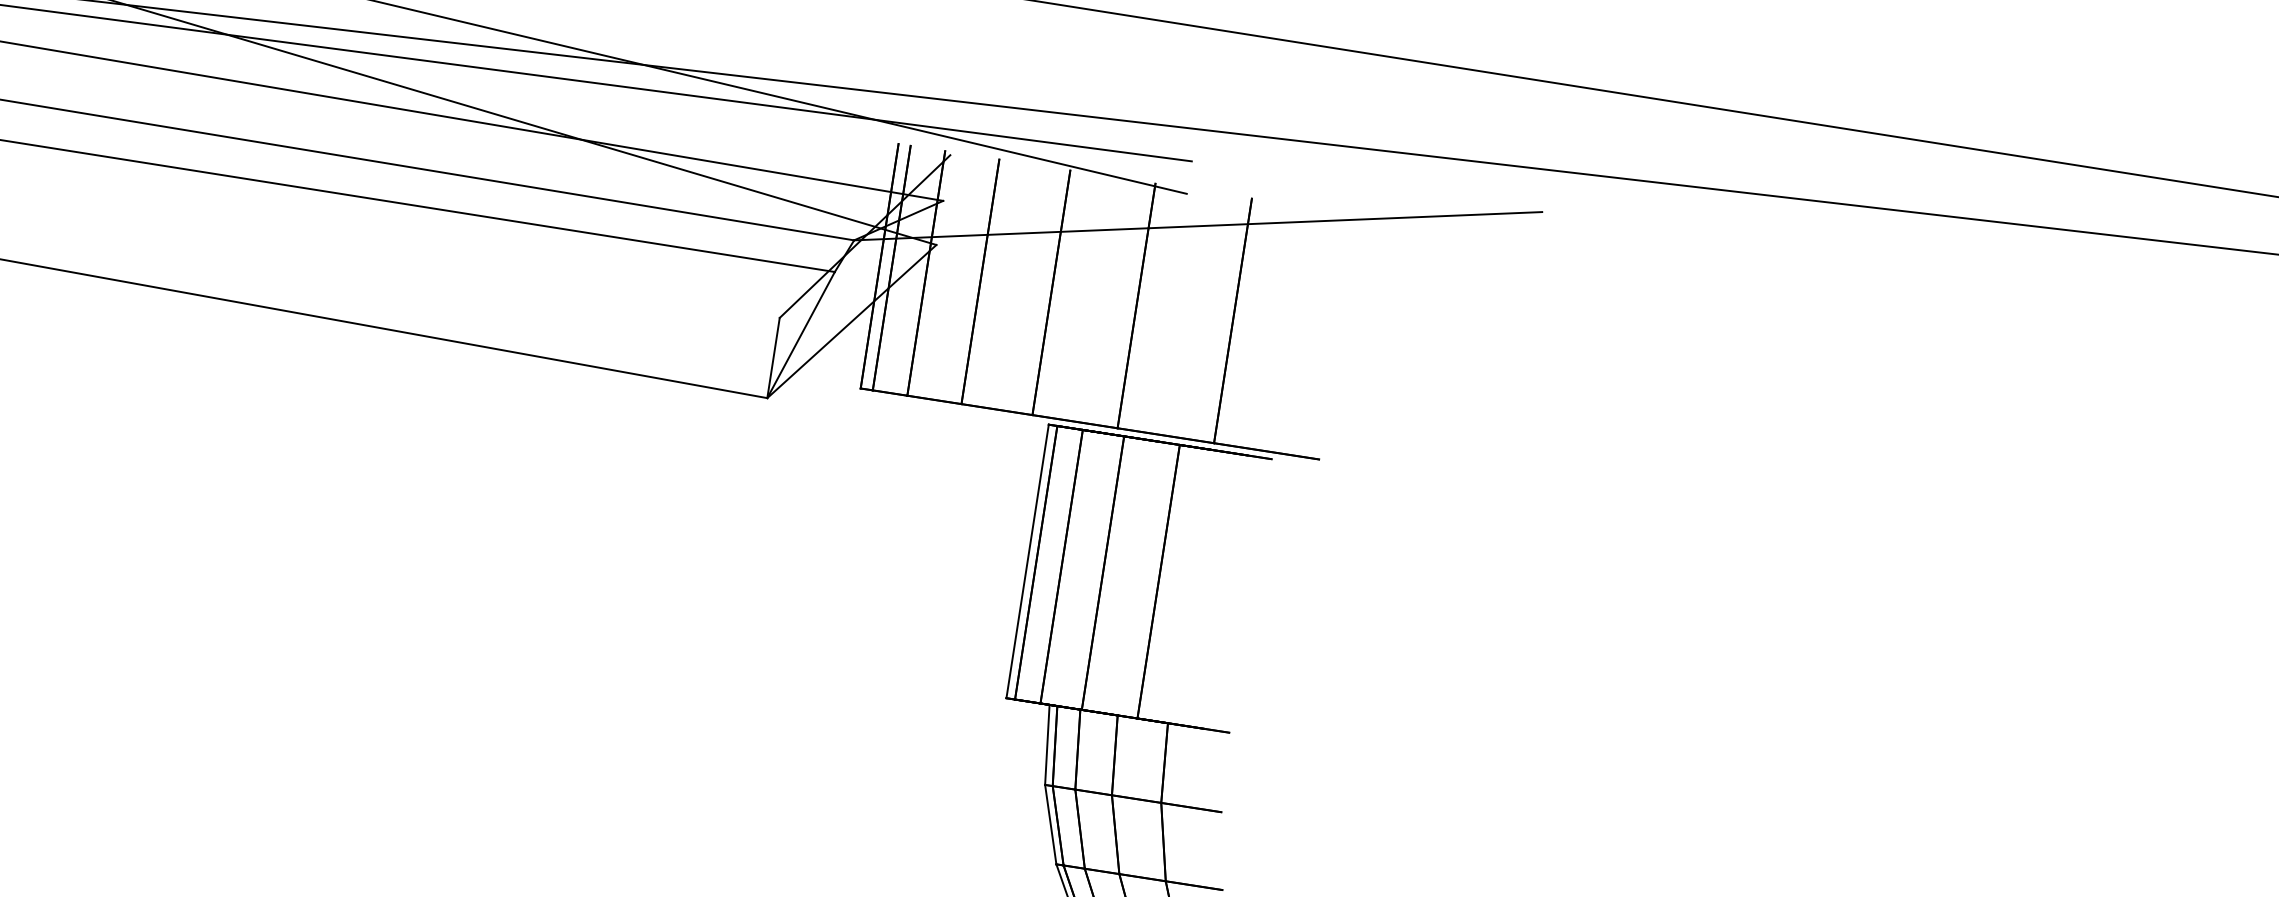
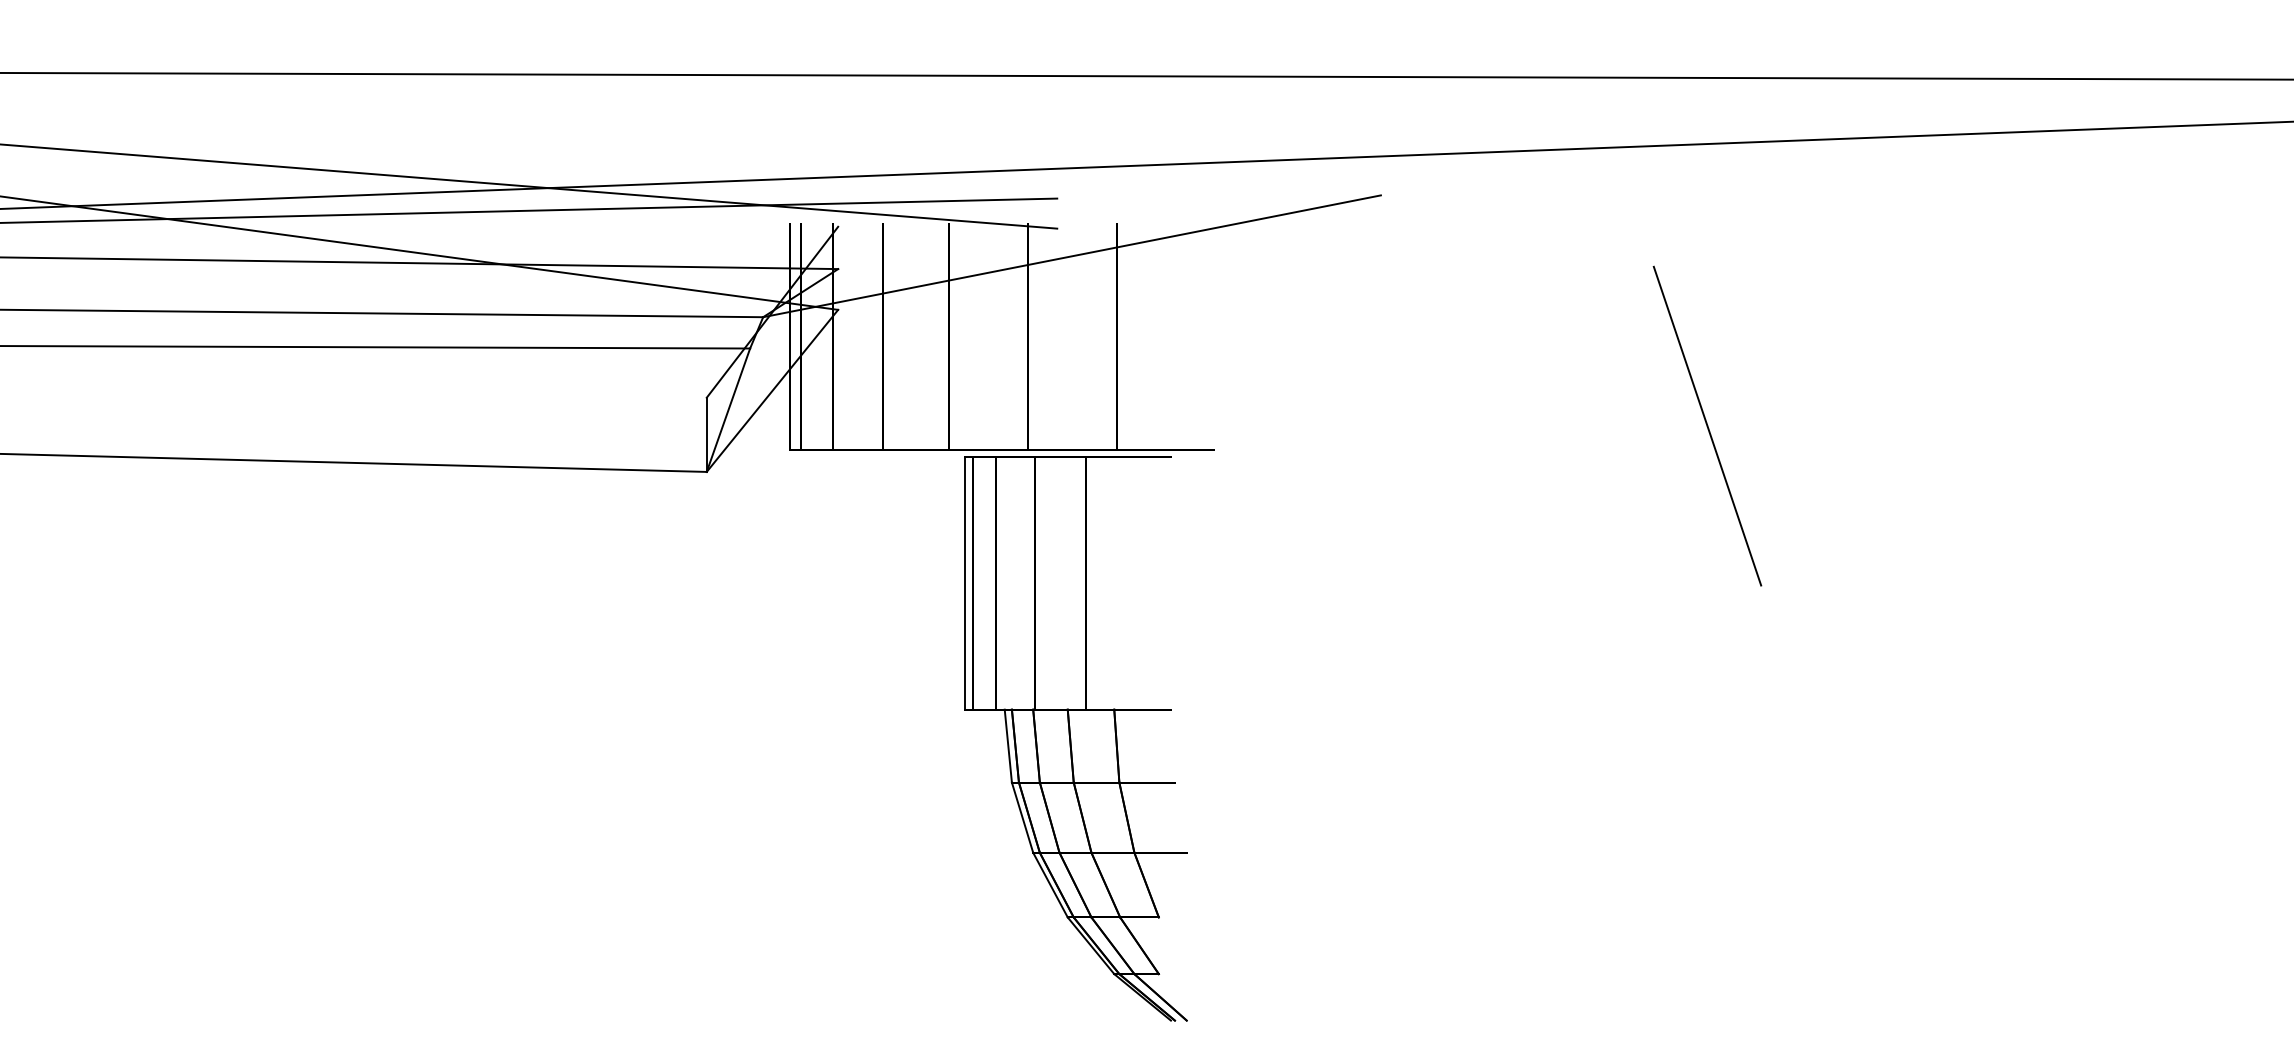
line: (1856, 515) -> (1707, 425), added

